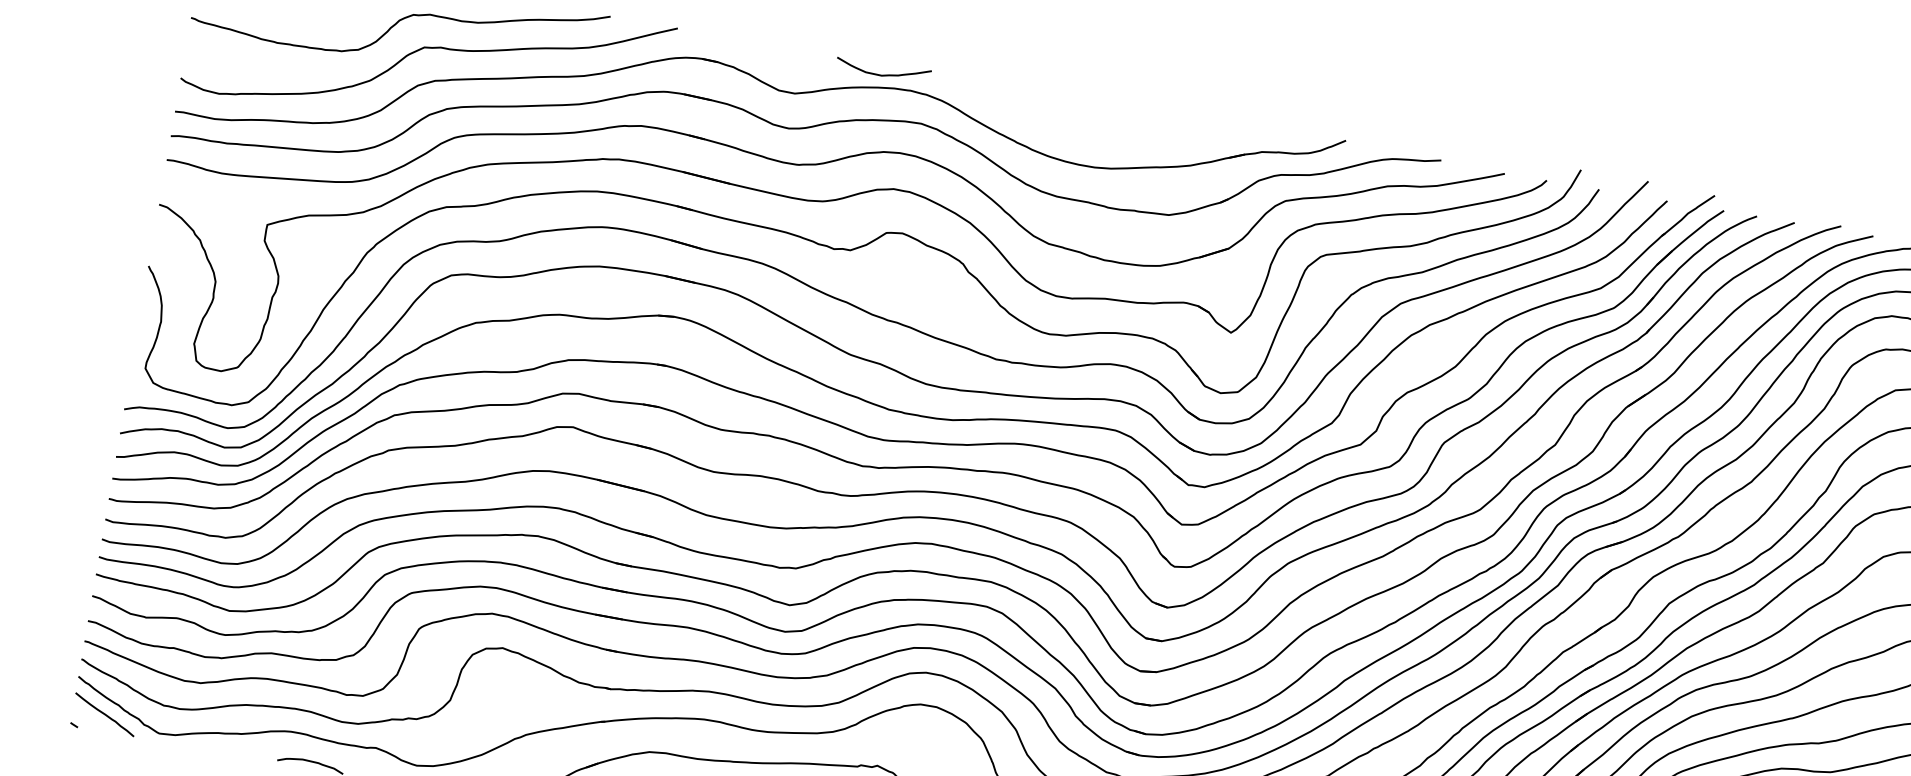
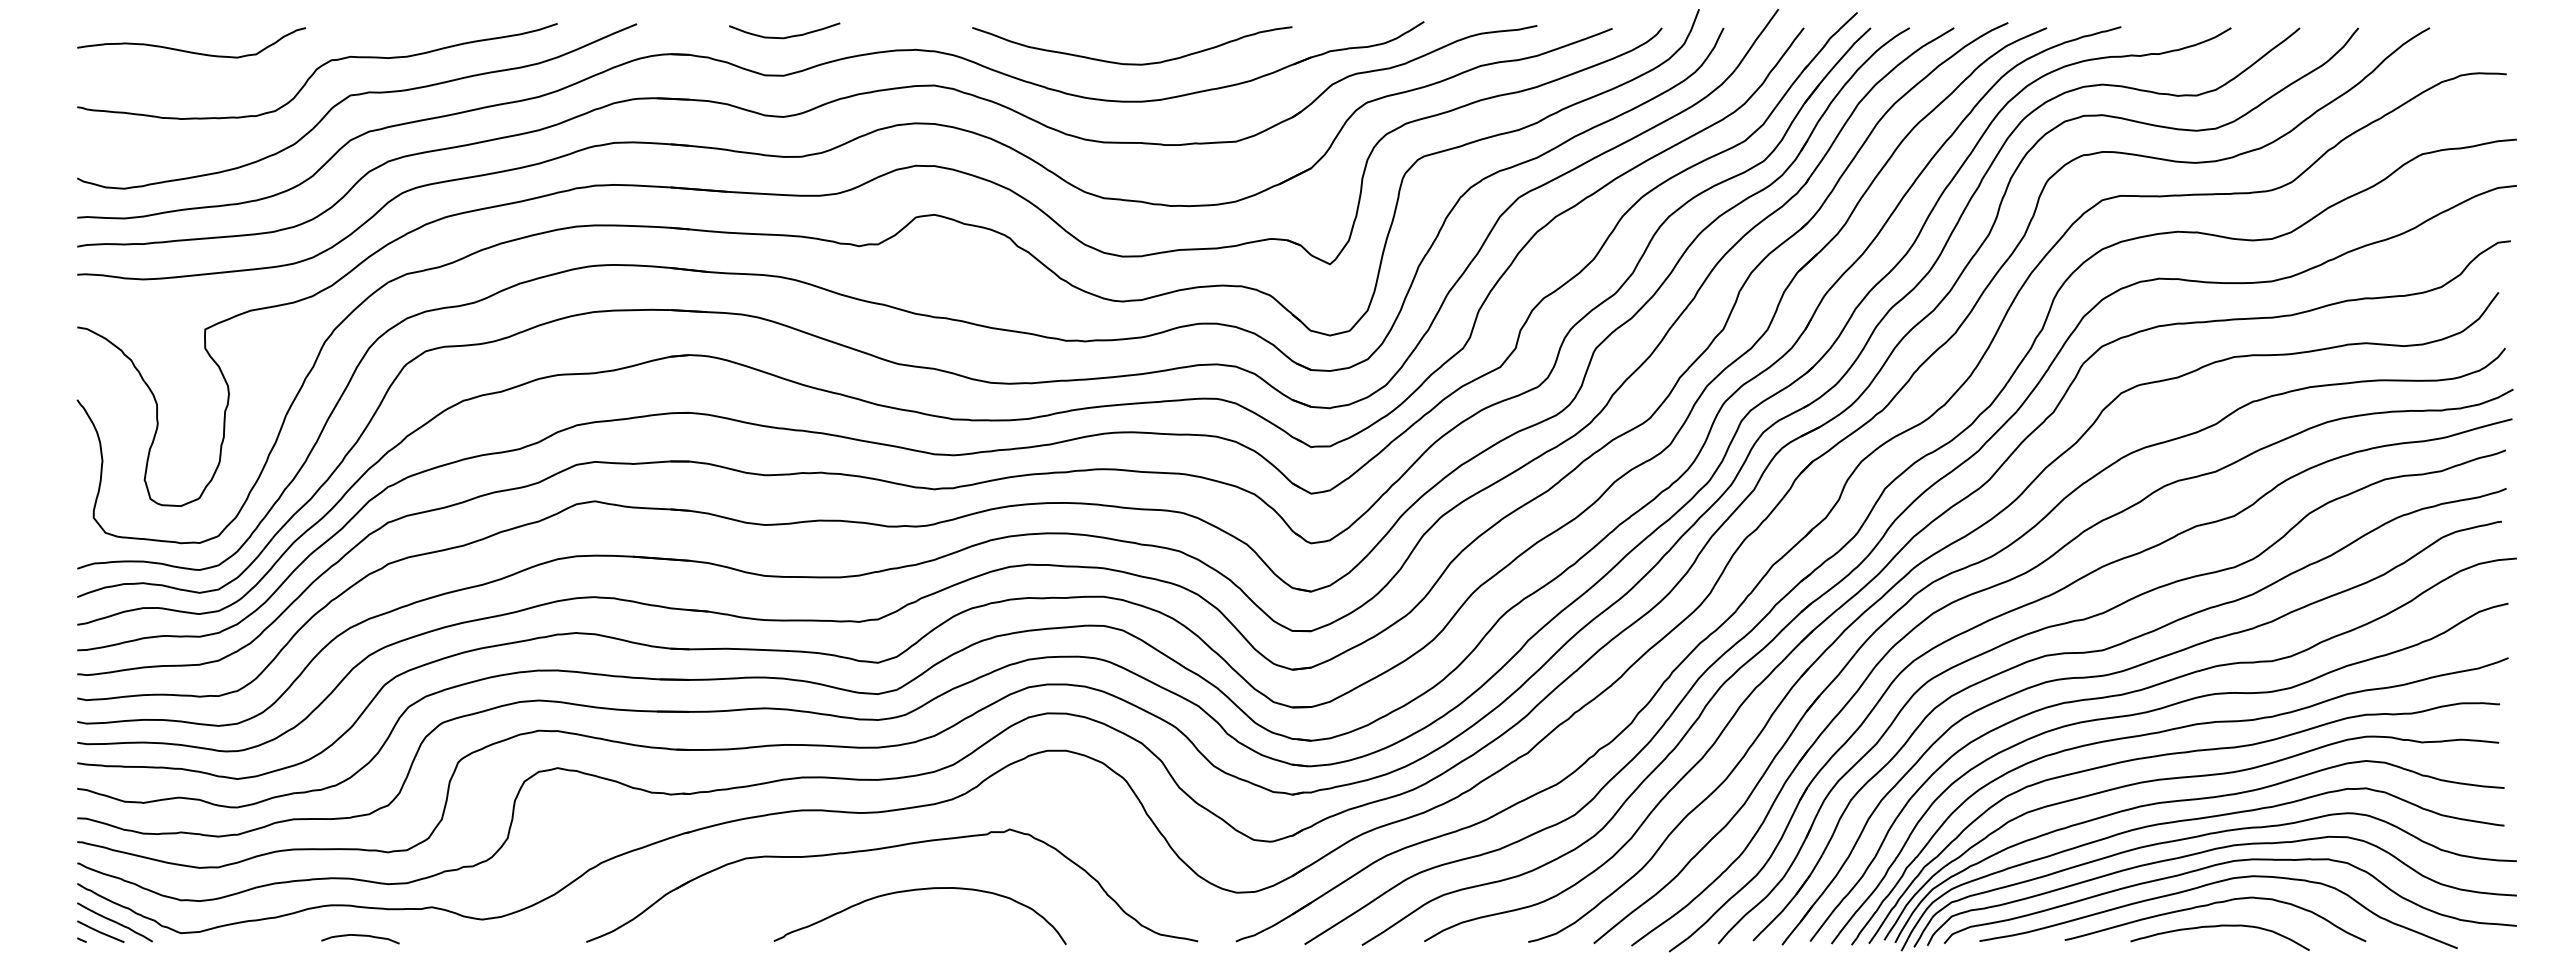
curve: (884, 74) -> (786, 36), moved
curve: (1092, 133) -> (1132, 63), added
line: (91, 720) -> (100, 931), added

